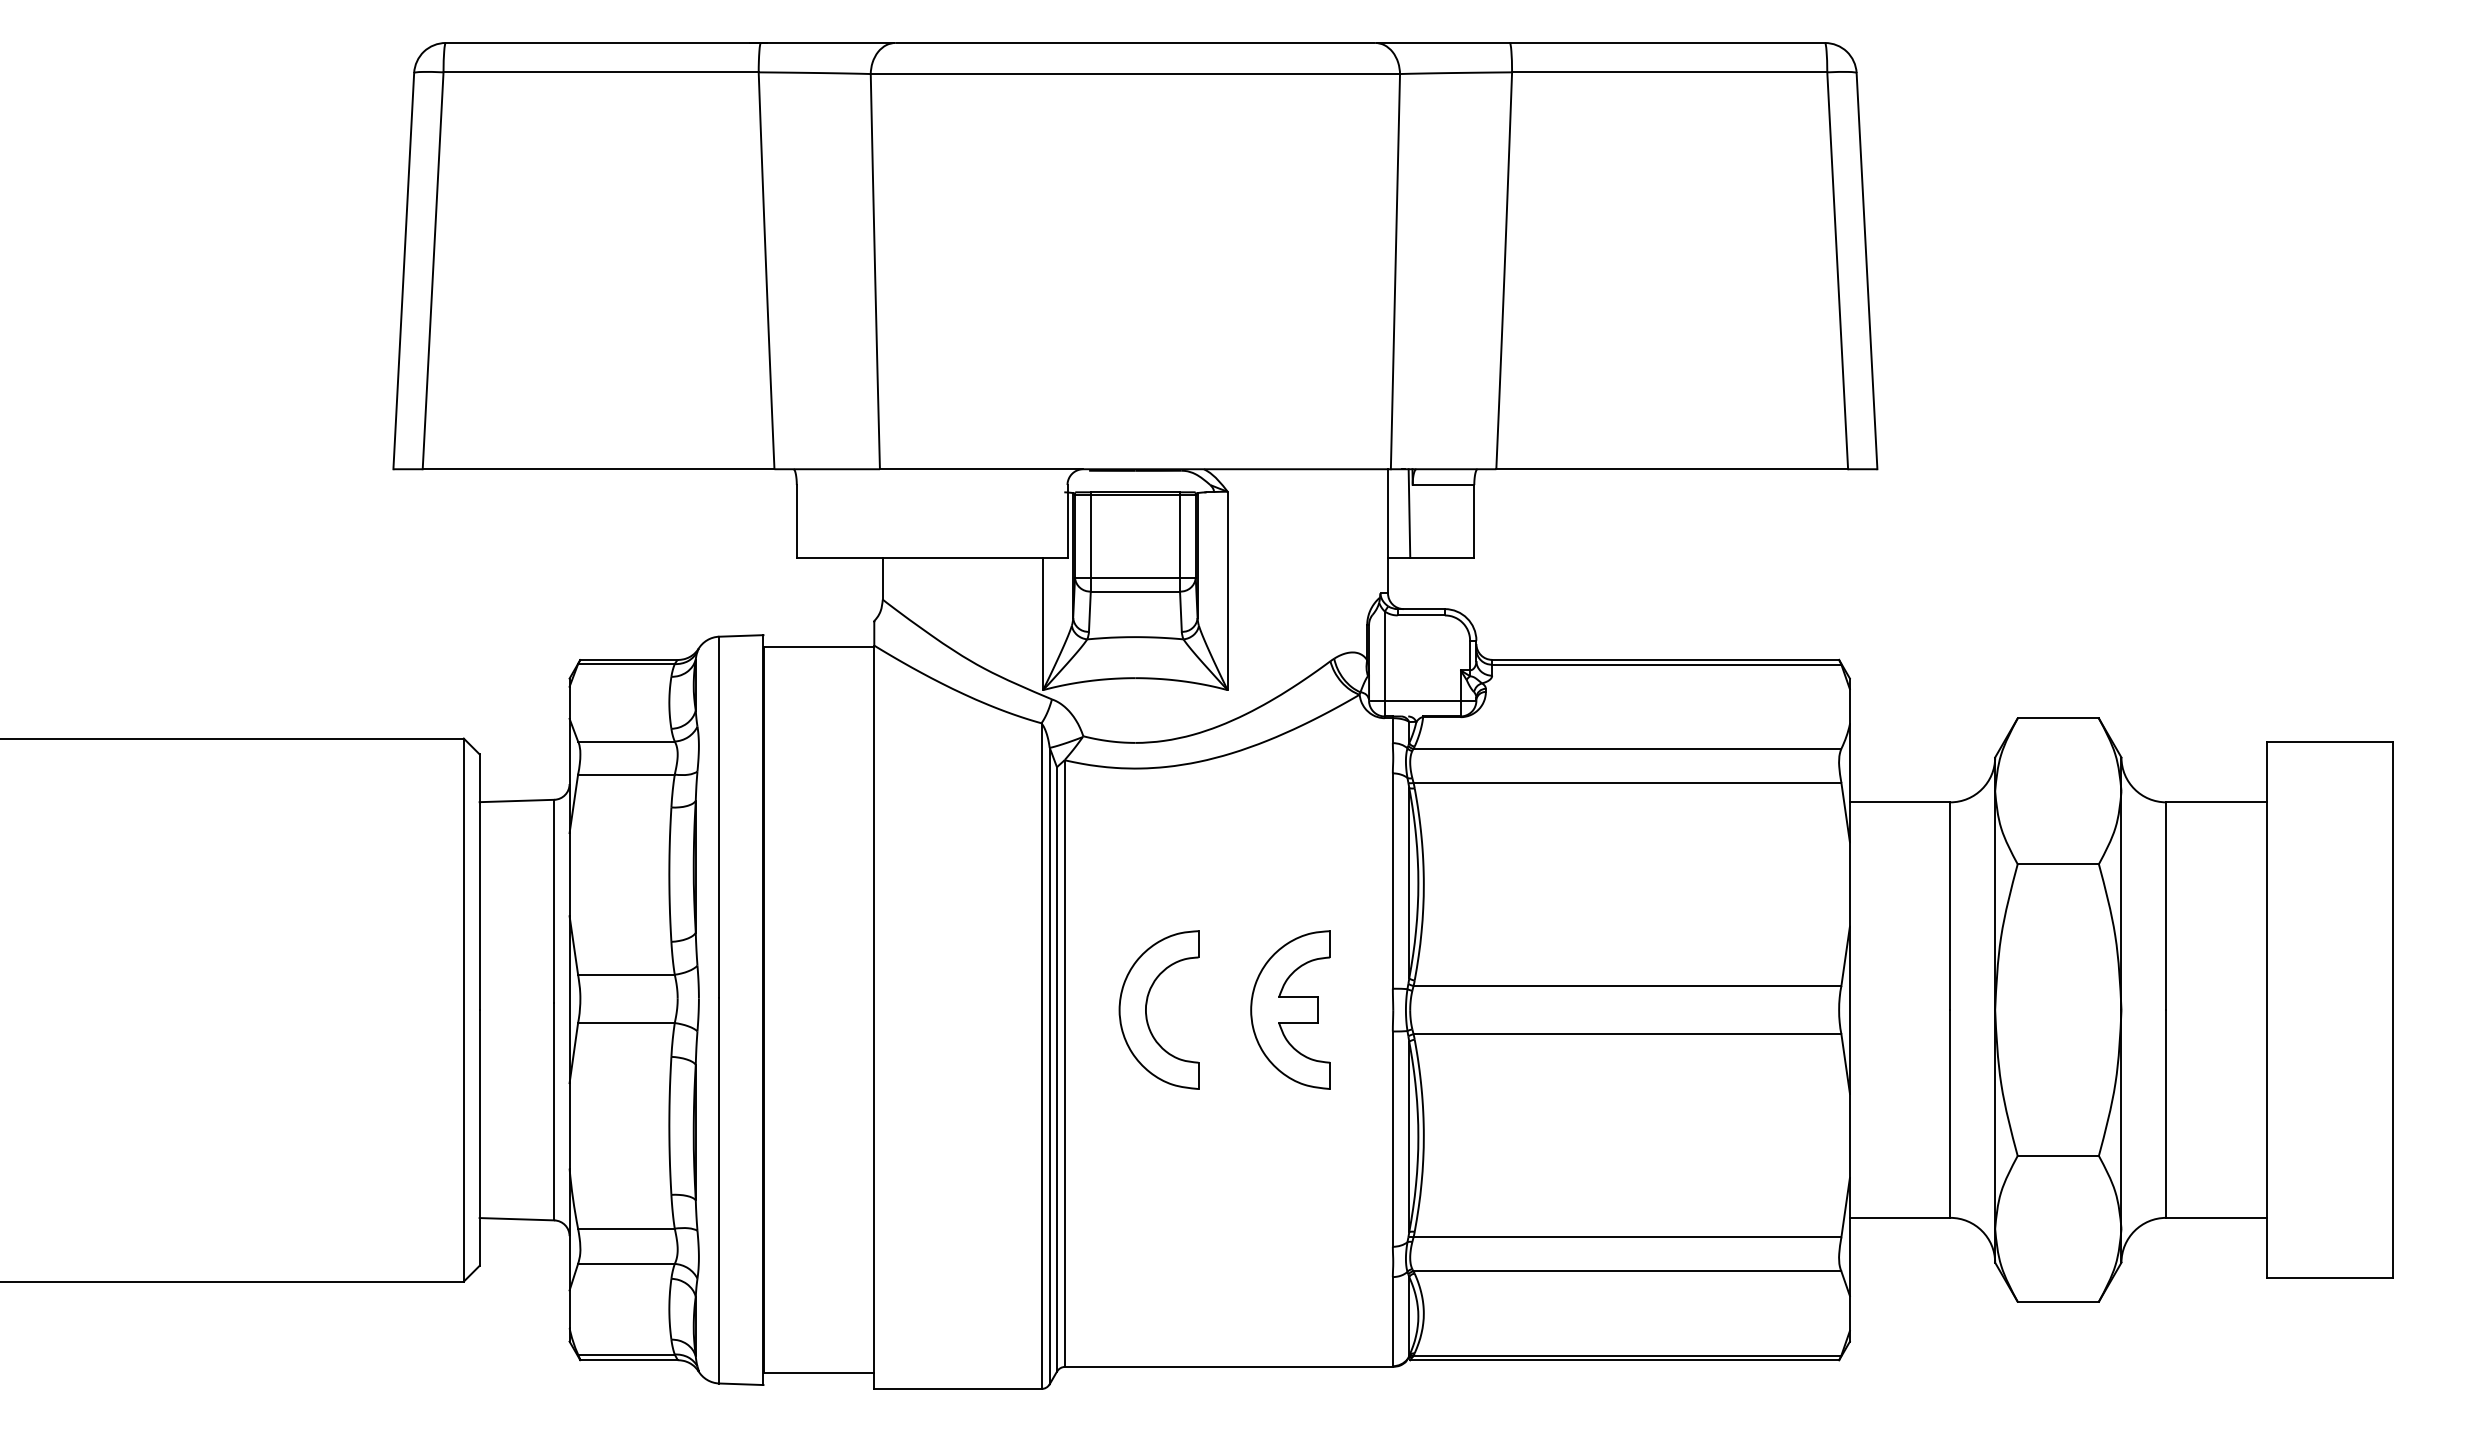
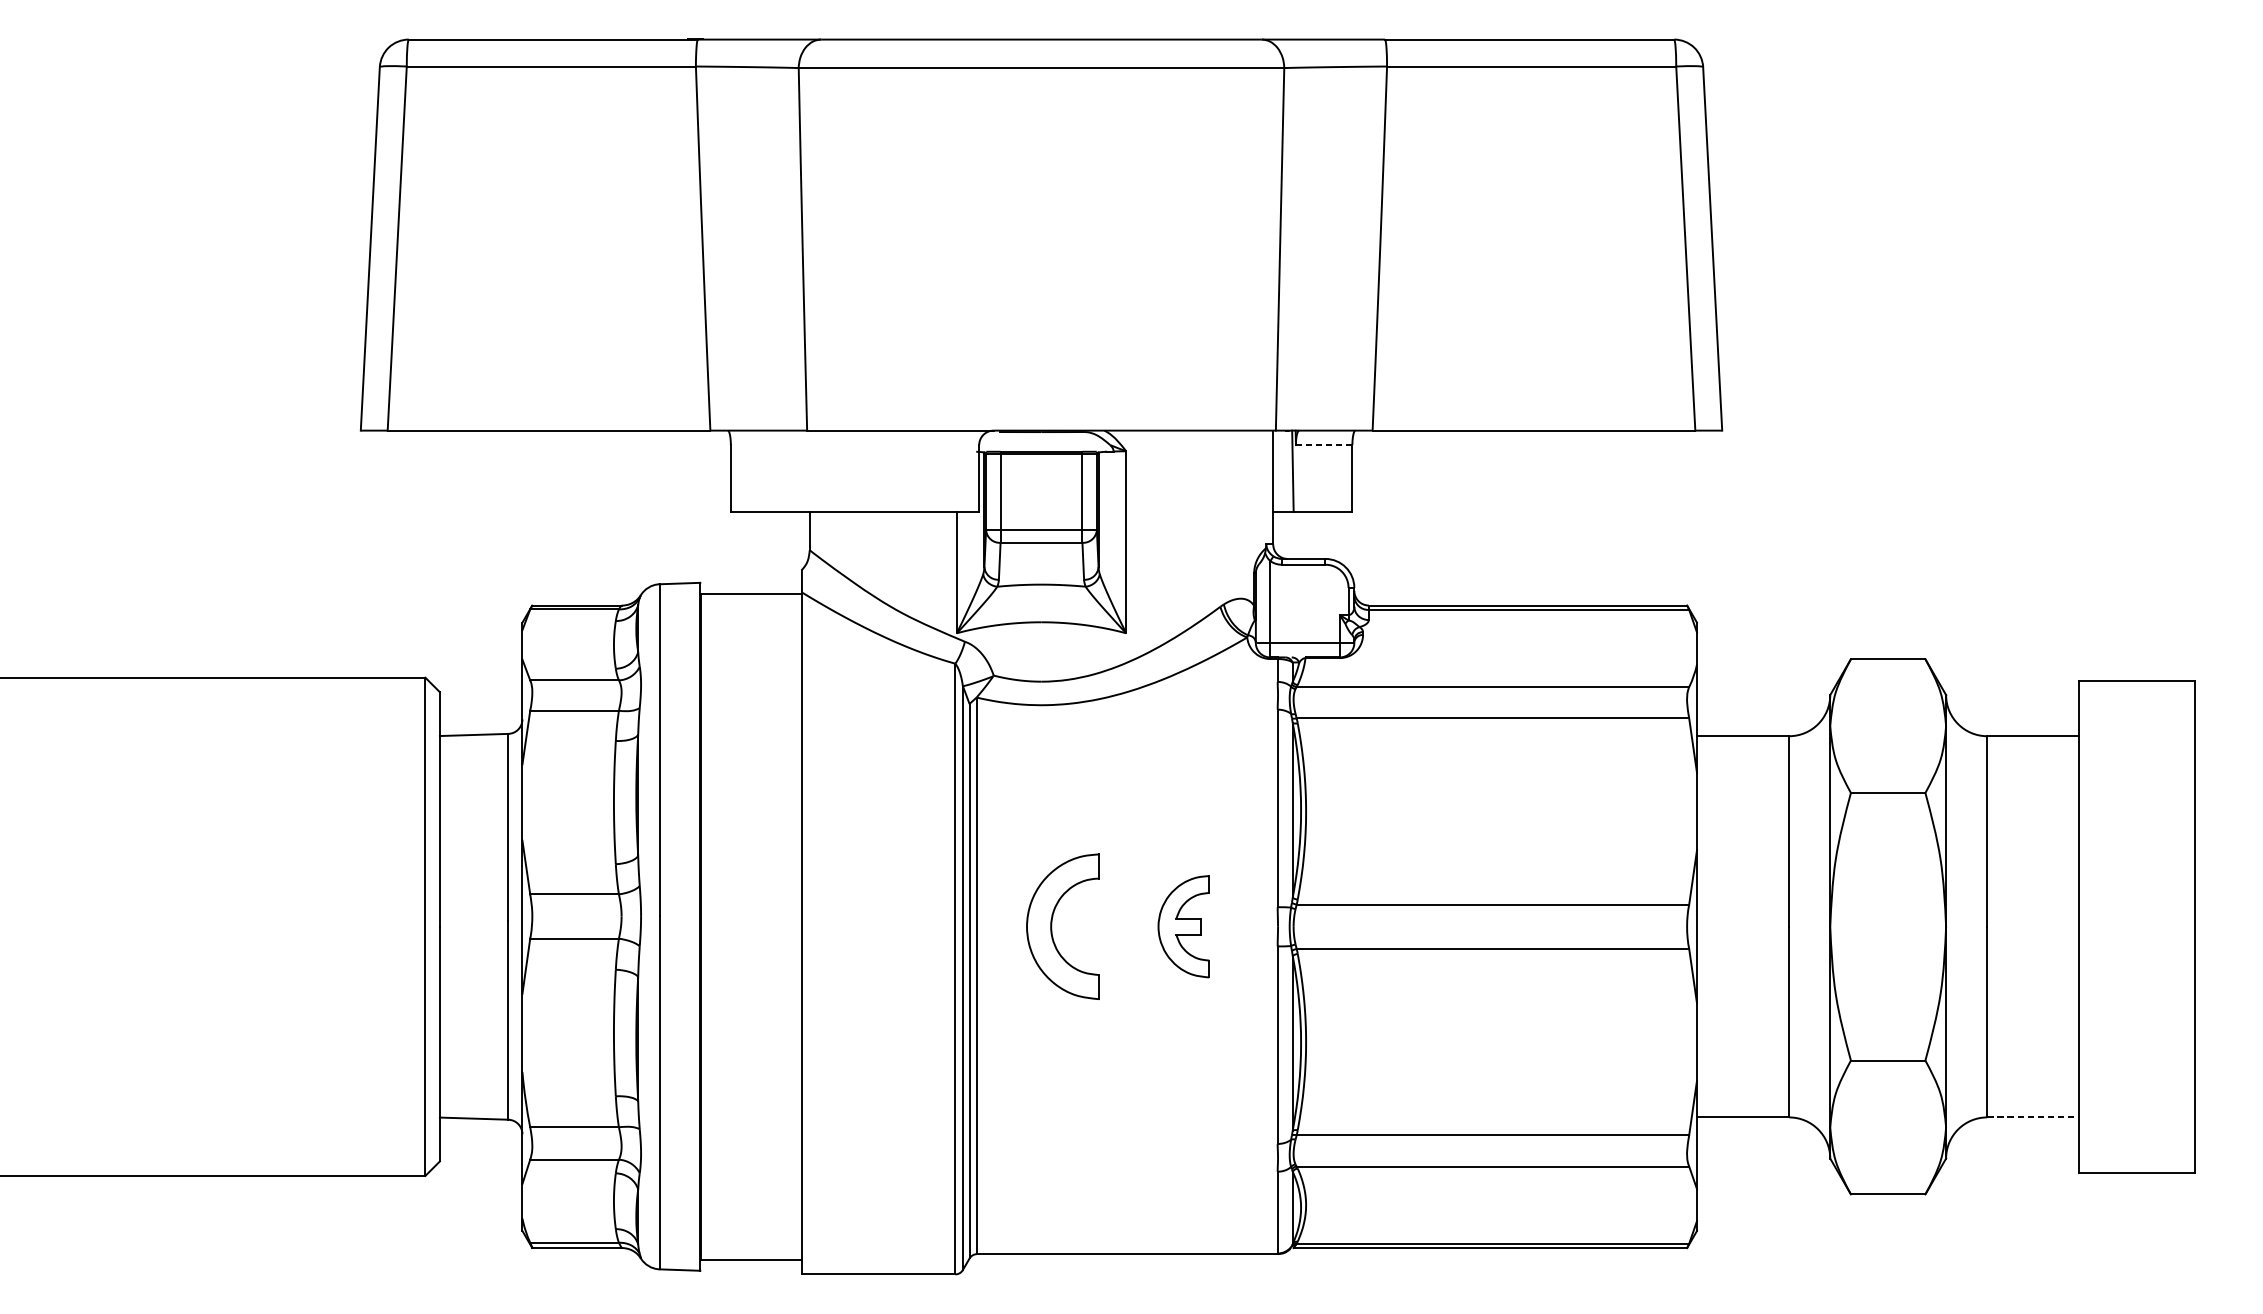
line: (1443, 485) -> (1324, 445), solid -> dashed
part: (1290, 1009) -> (1183, 926), size x0.7
line: (2217, 1217) -> (2034, 1117), solid -> dashed

